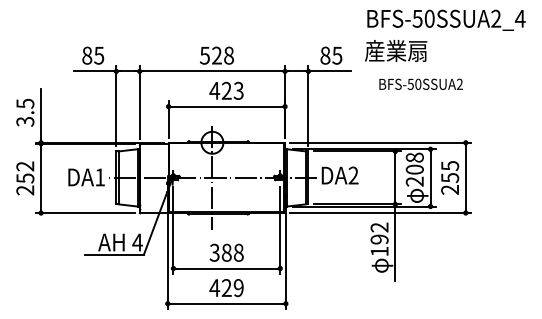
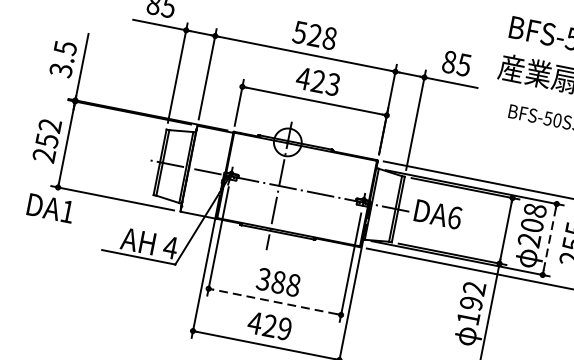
text: (353, 175) -> (454, 217), DA2 -> DA6
text: (86, 177) -> (50, 208), moved
line: (430, 177) -> (549, 238), solid -> dashed
line: (226, 268) -> (274, 301), solid -> dashed

